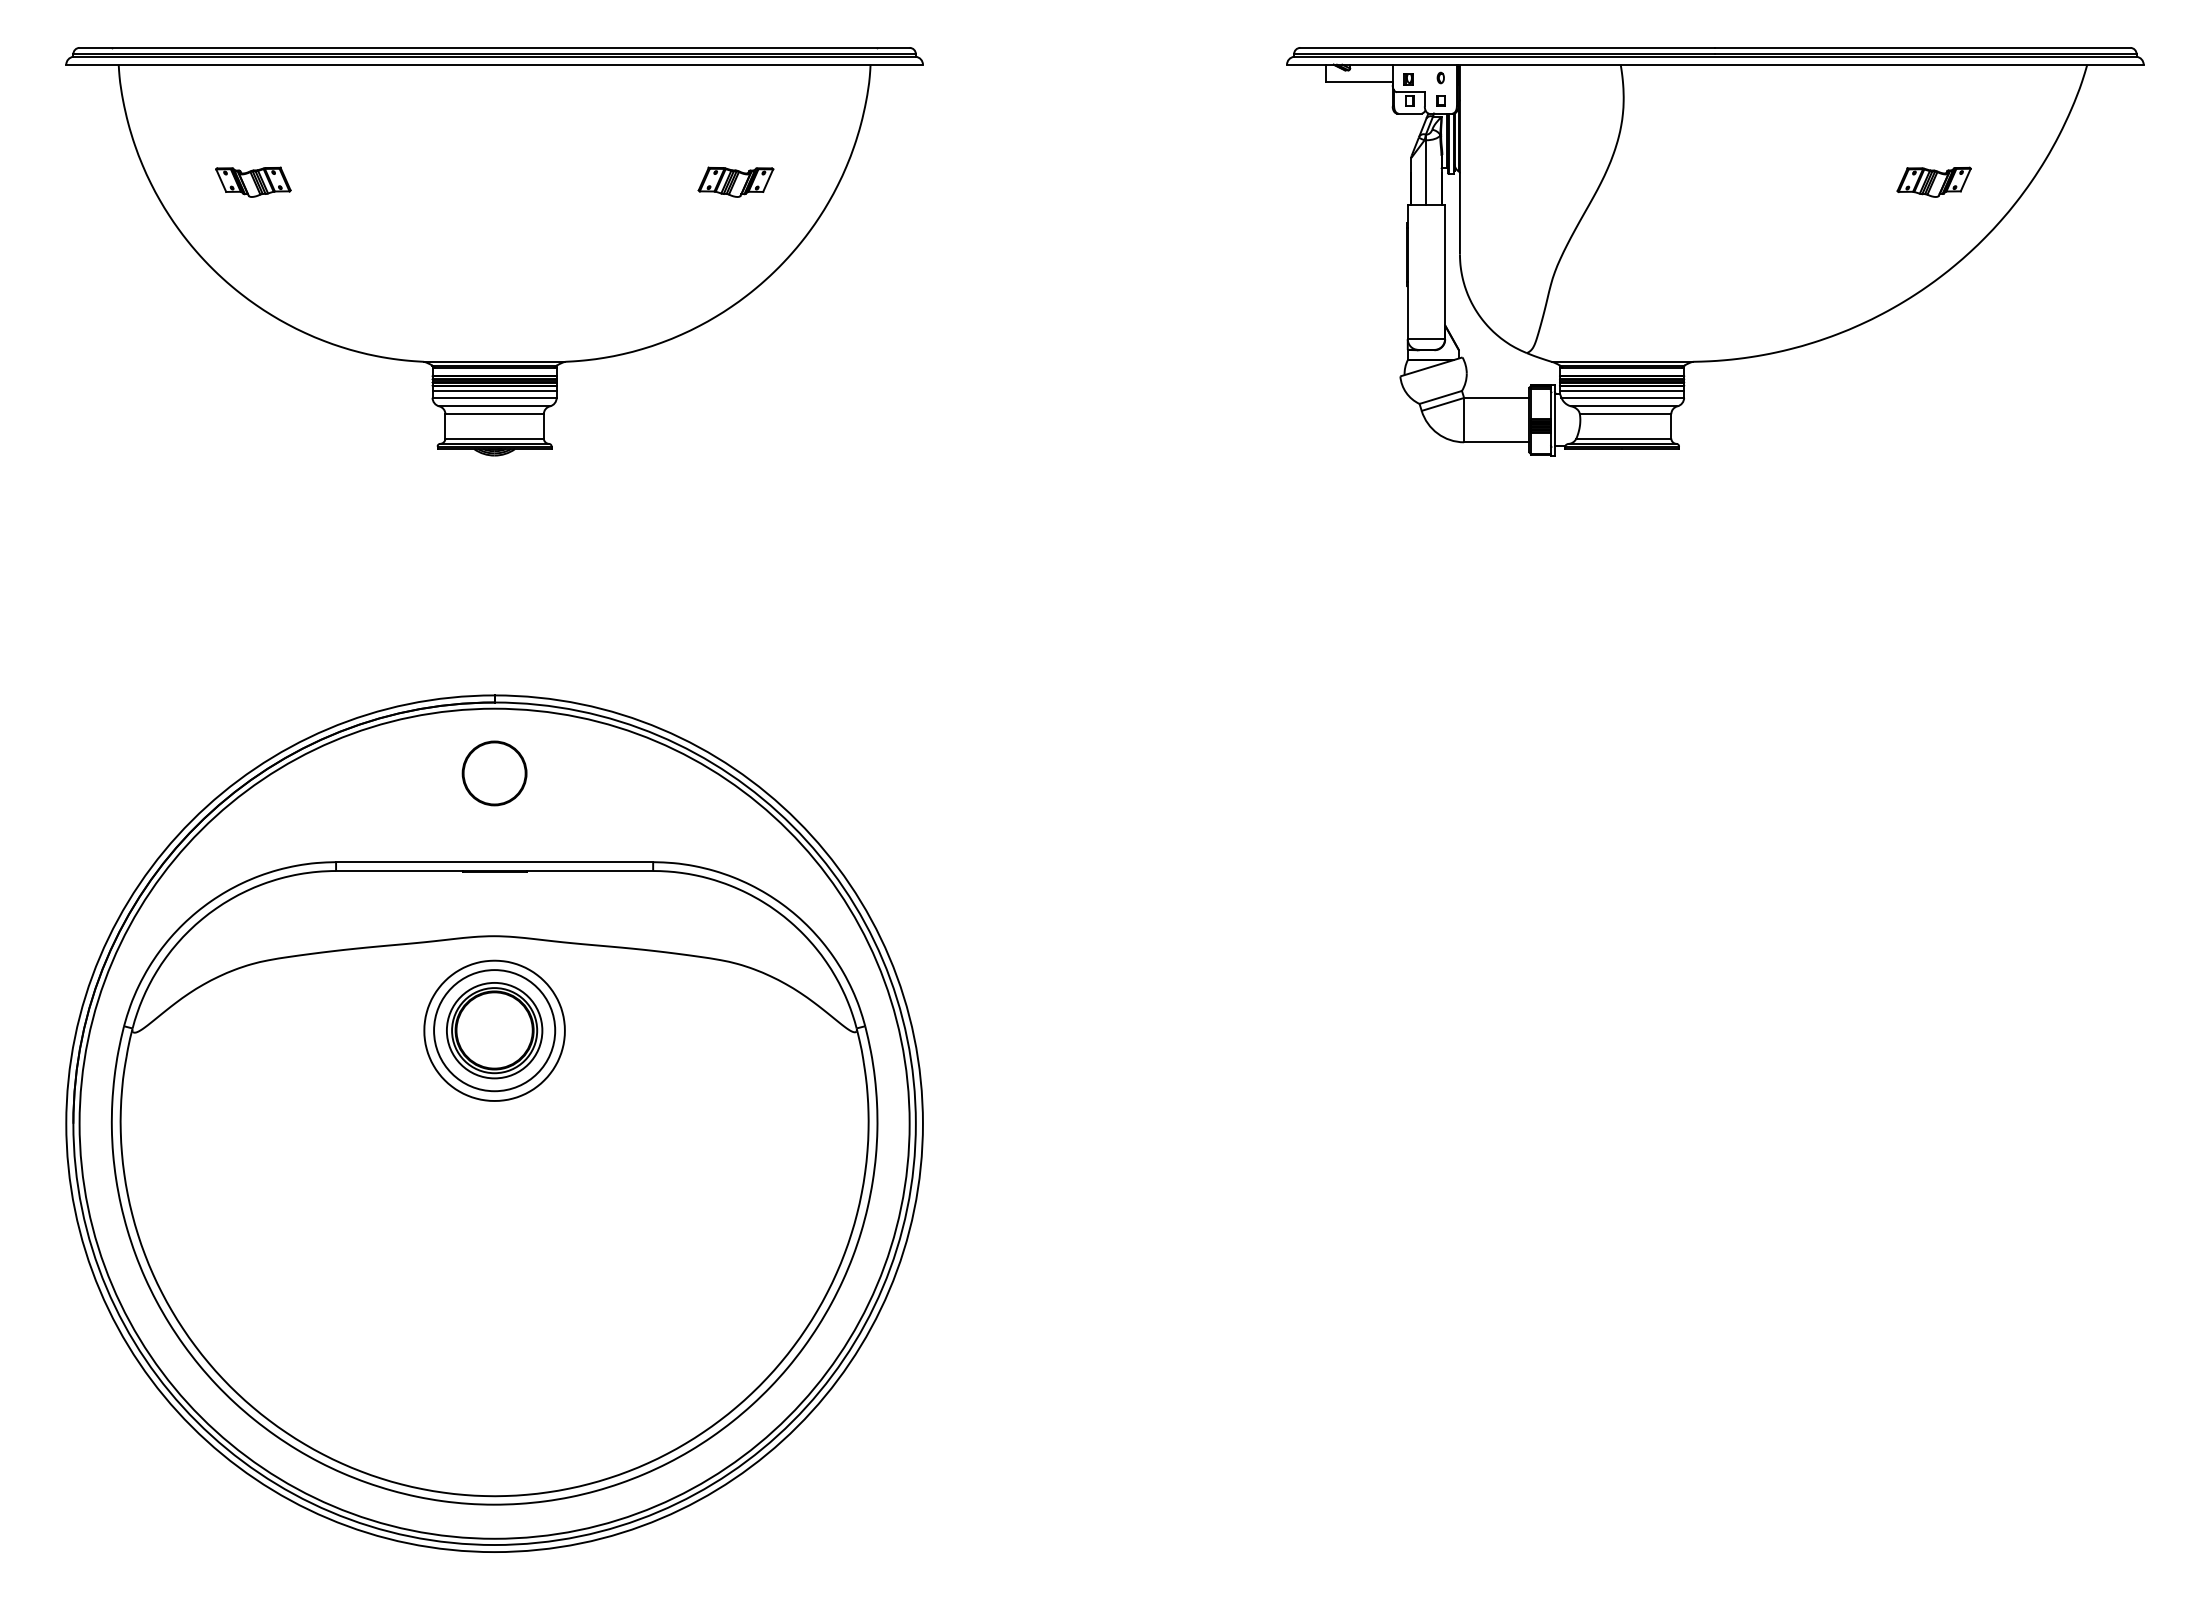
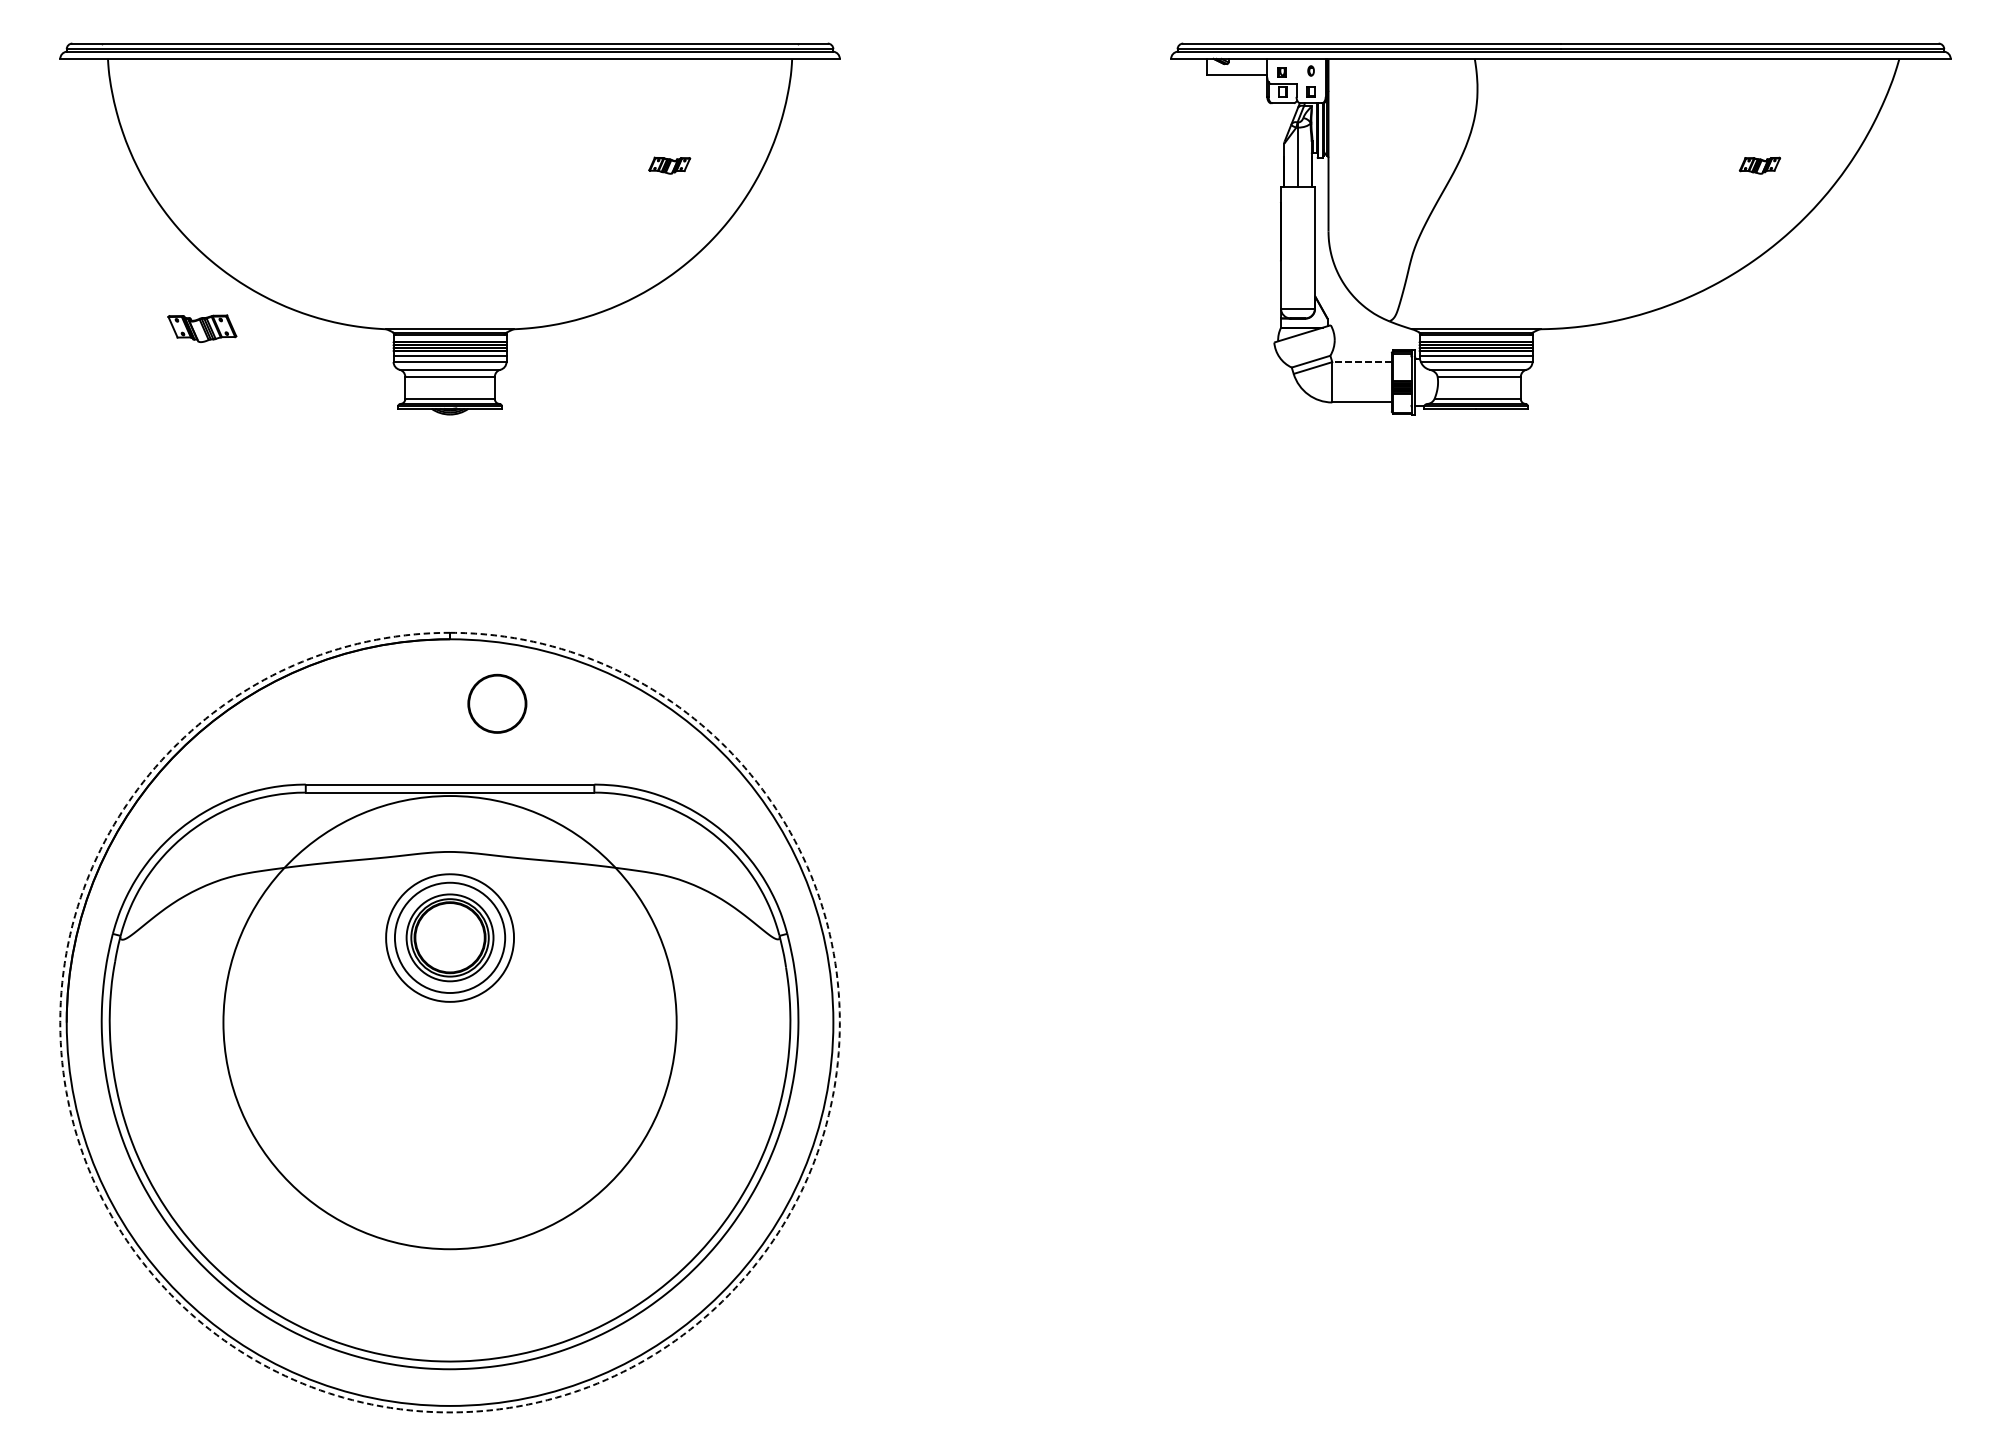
part: (253, 181) -> (202, 328), moved
part: (735, 181) -> (669, 165), size x0.6
part: (1933, 181) -> (1759, 165), size x0.6
line: (1496, 397) -> (1361, 361), solid -> dashed
part: (494, 773) -> (497, 703), moved
circle: (494, 1123) -> (449, 1022), size x0.6
arc: (494, 1552) -> (449, 1412), solid -> dashed

